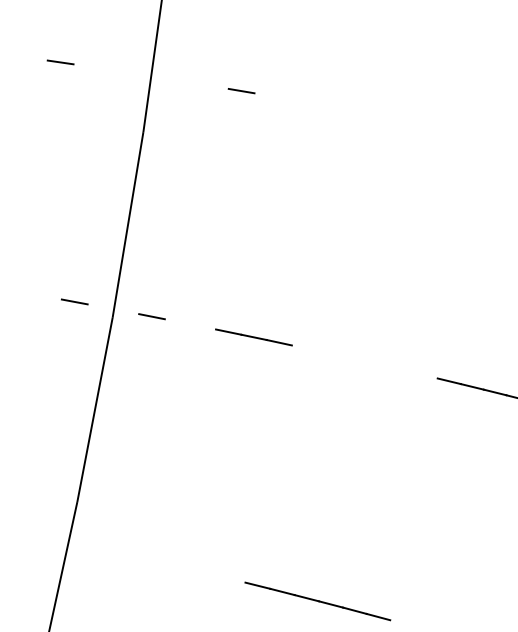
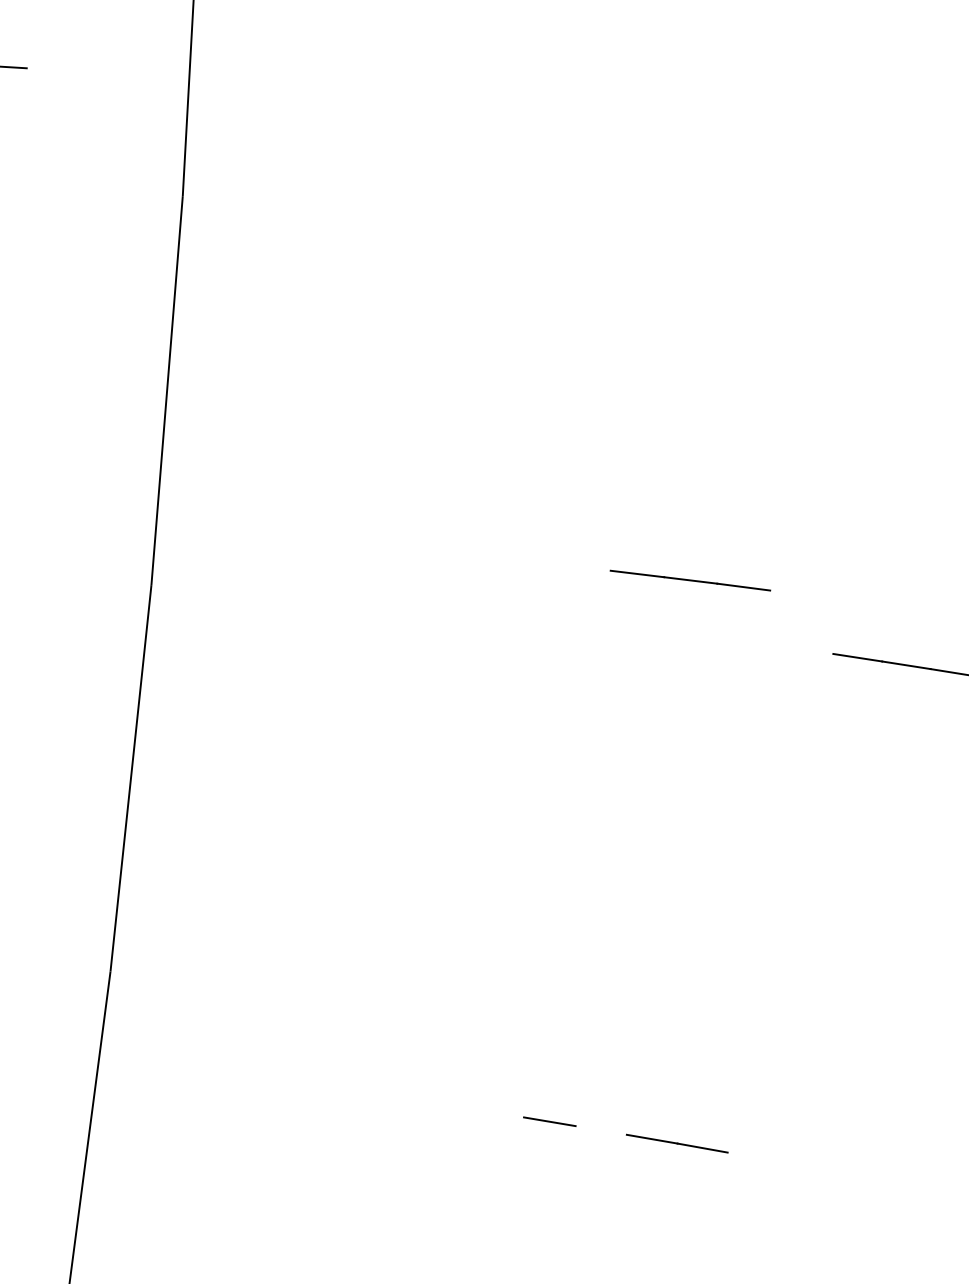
line: (241, 91) -> (378, 95), removed
line: (74, 301) -> (69, 557), removed
line: (151, 316) -> (231, 575), removed
line: (253, 337) -> (689, 580), moved
line: (257, 585) -> (497, 1112), removed
line: (306, 598) -> (600, 1131), removed
line: (378, 616) -> (752, 1155), removed

